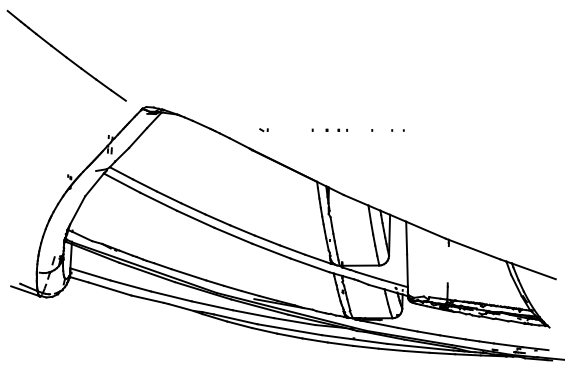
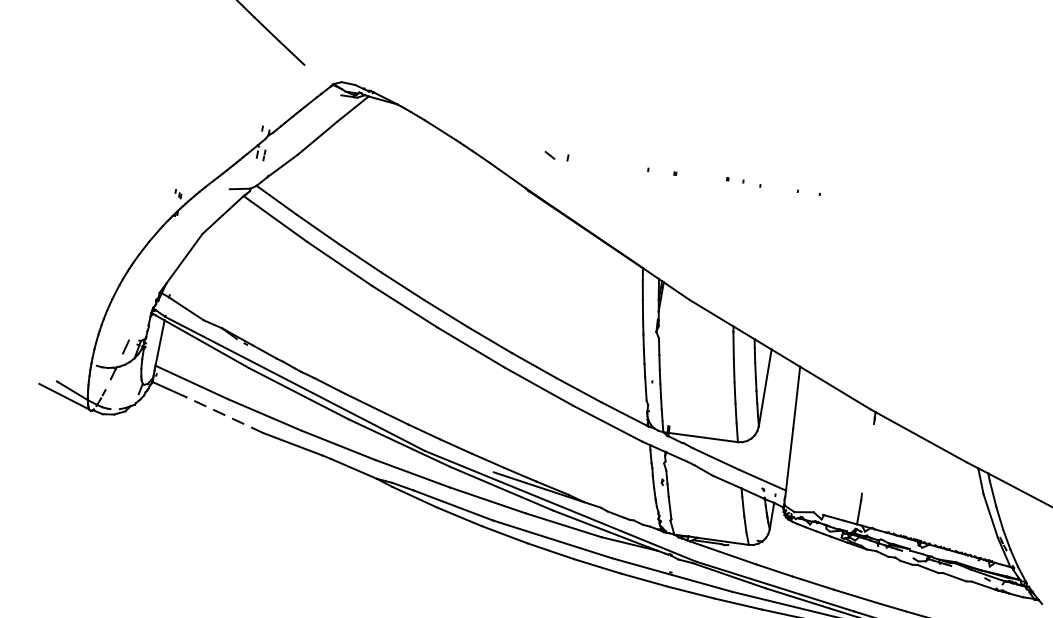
part: (342, 129) -> (734, 178), moved
part: (263, 130) -> (555, 157), size x1.6
line: (109, 288) -> (223, 413), solid -> dashed

